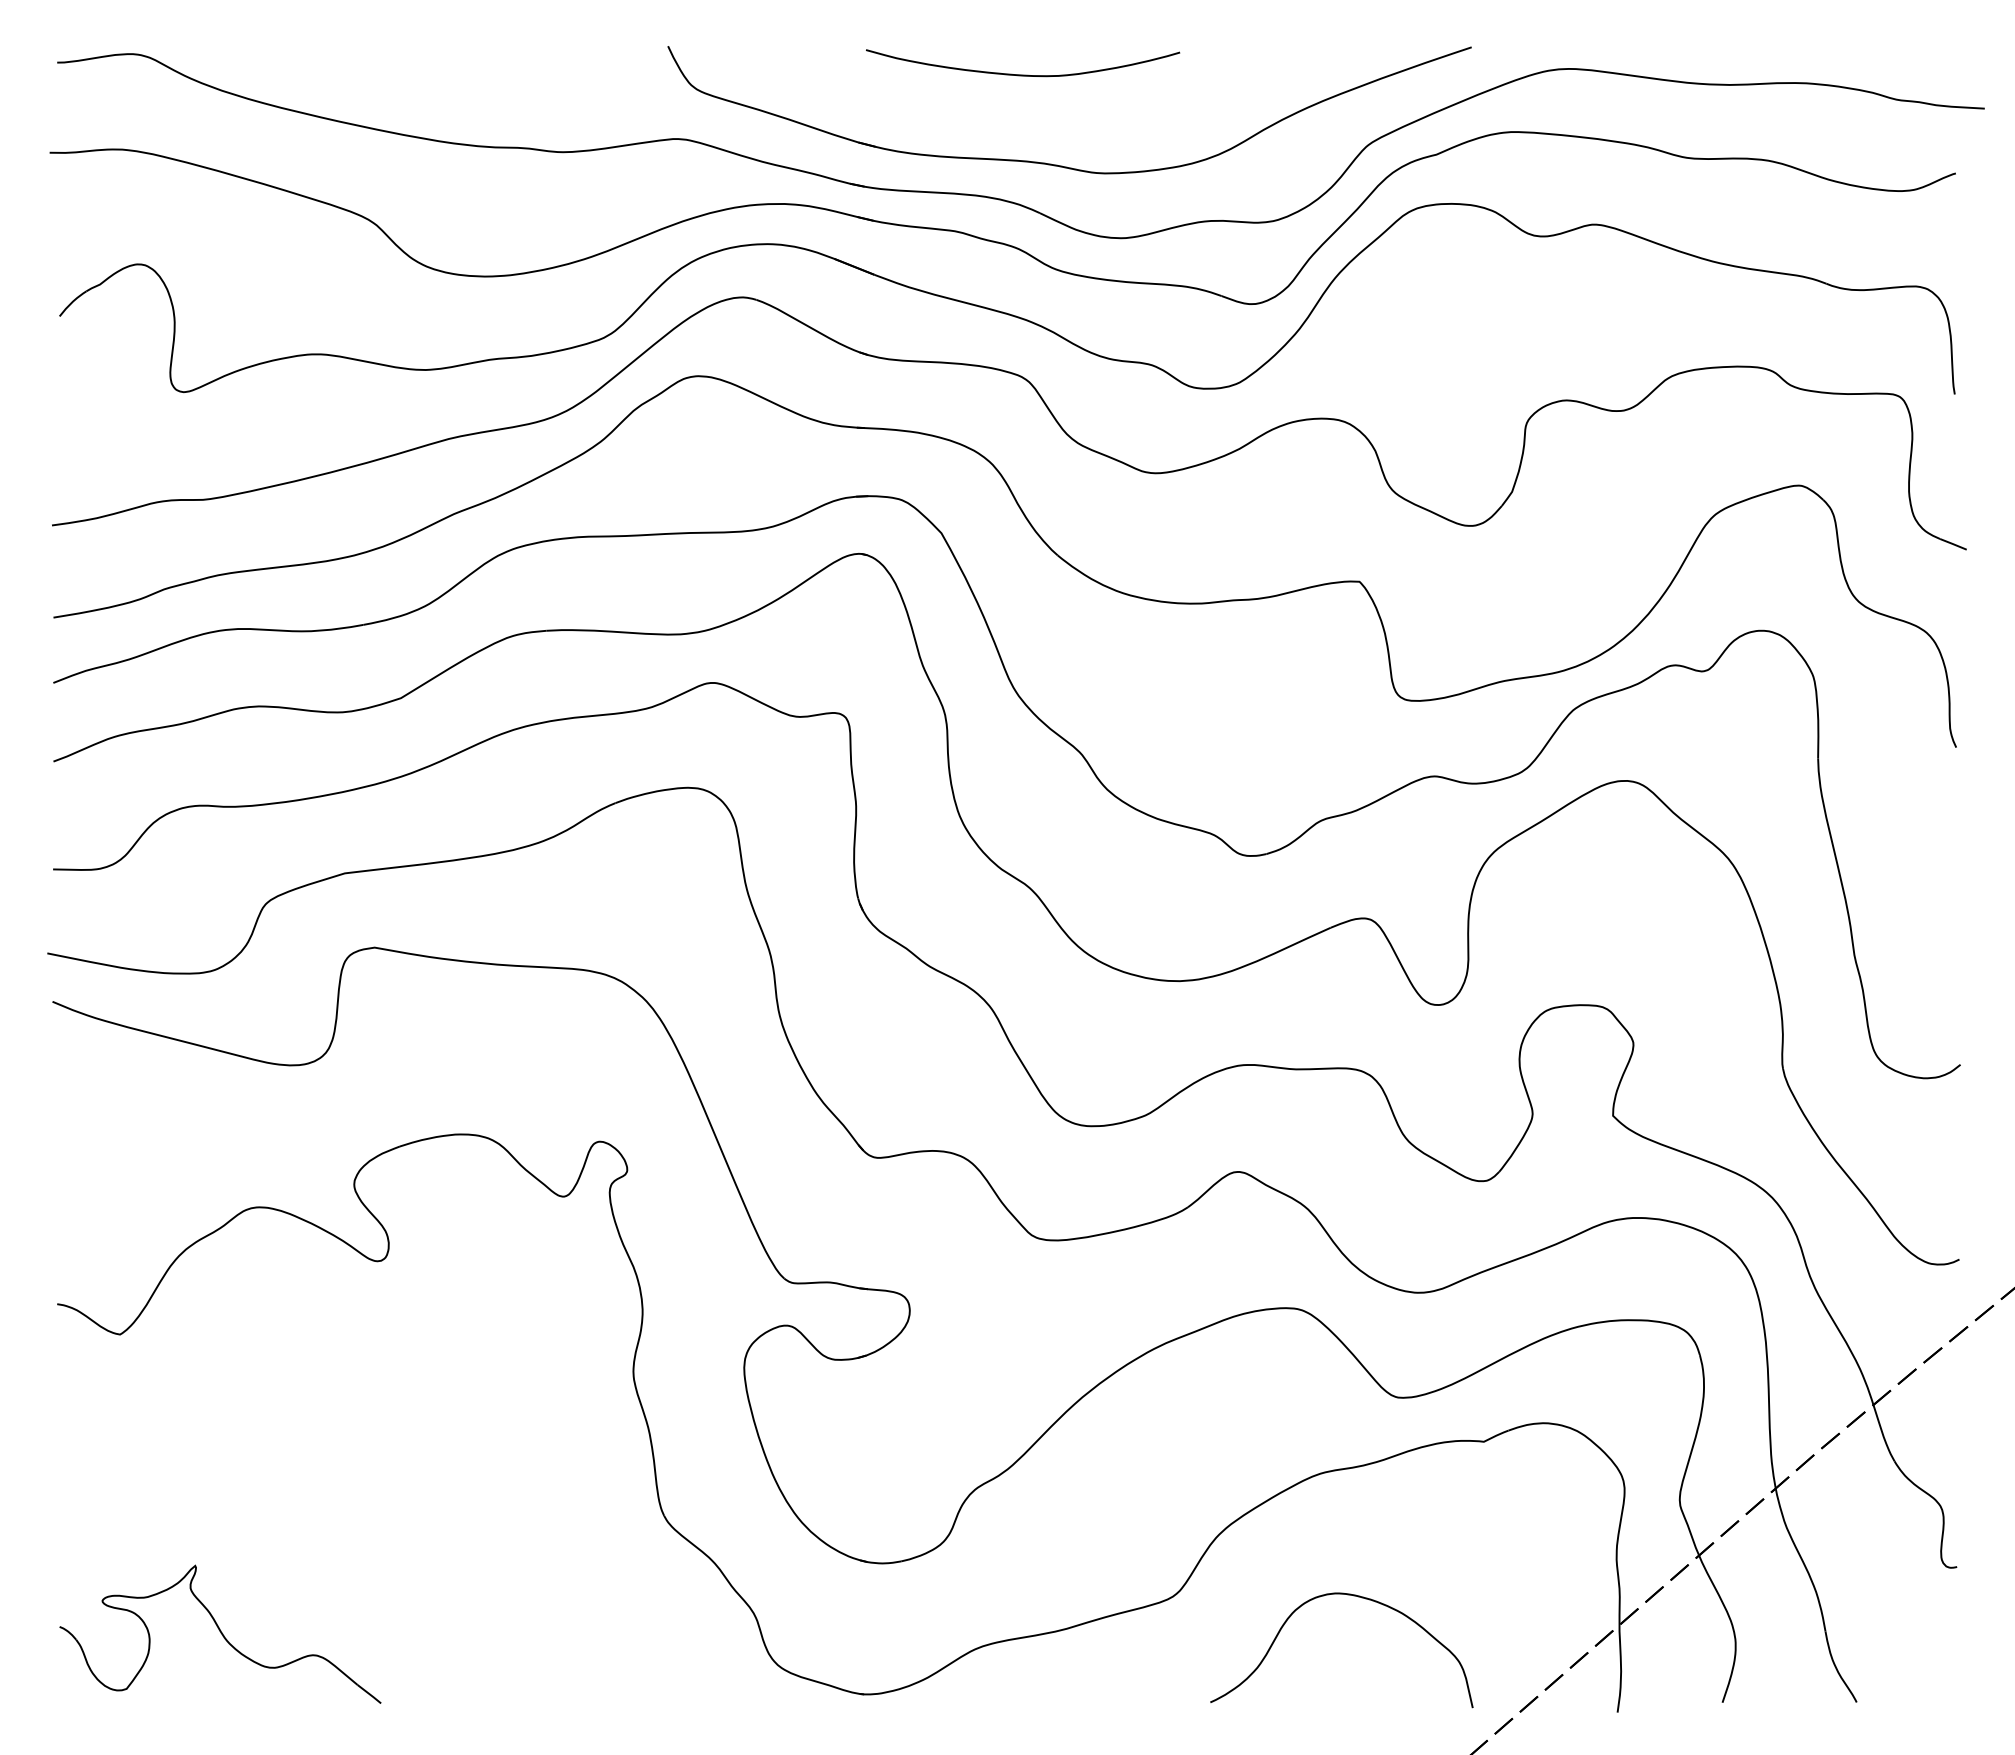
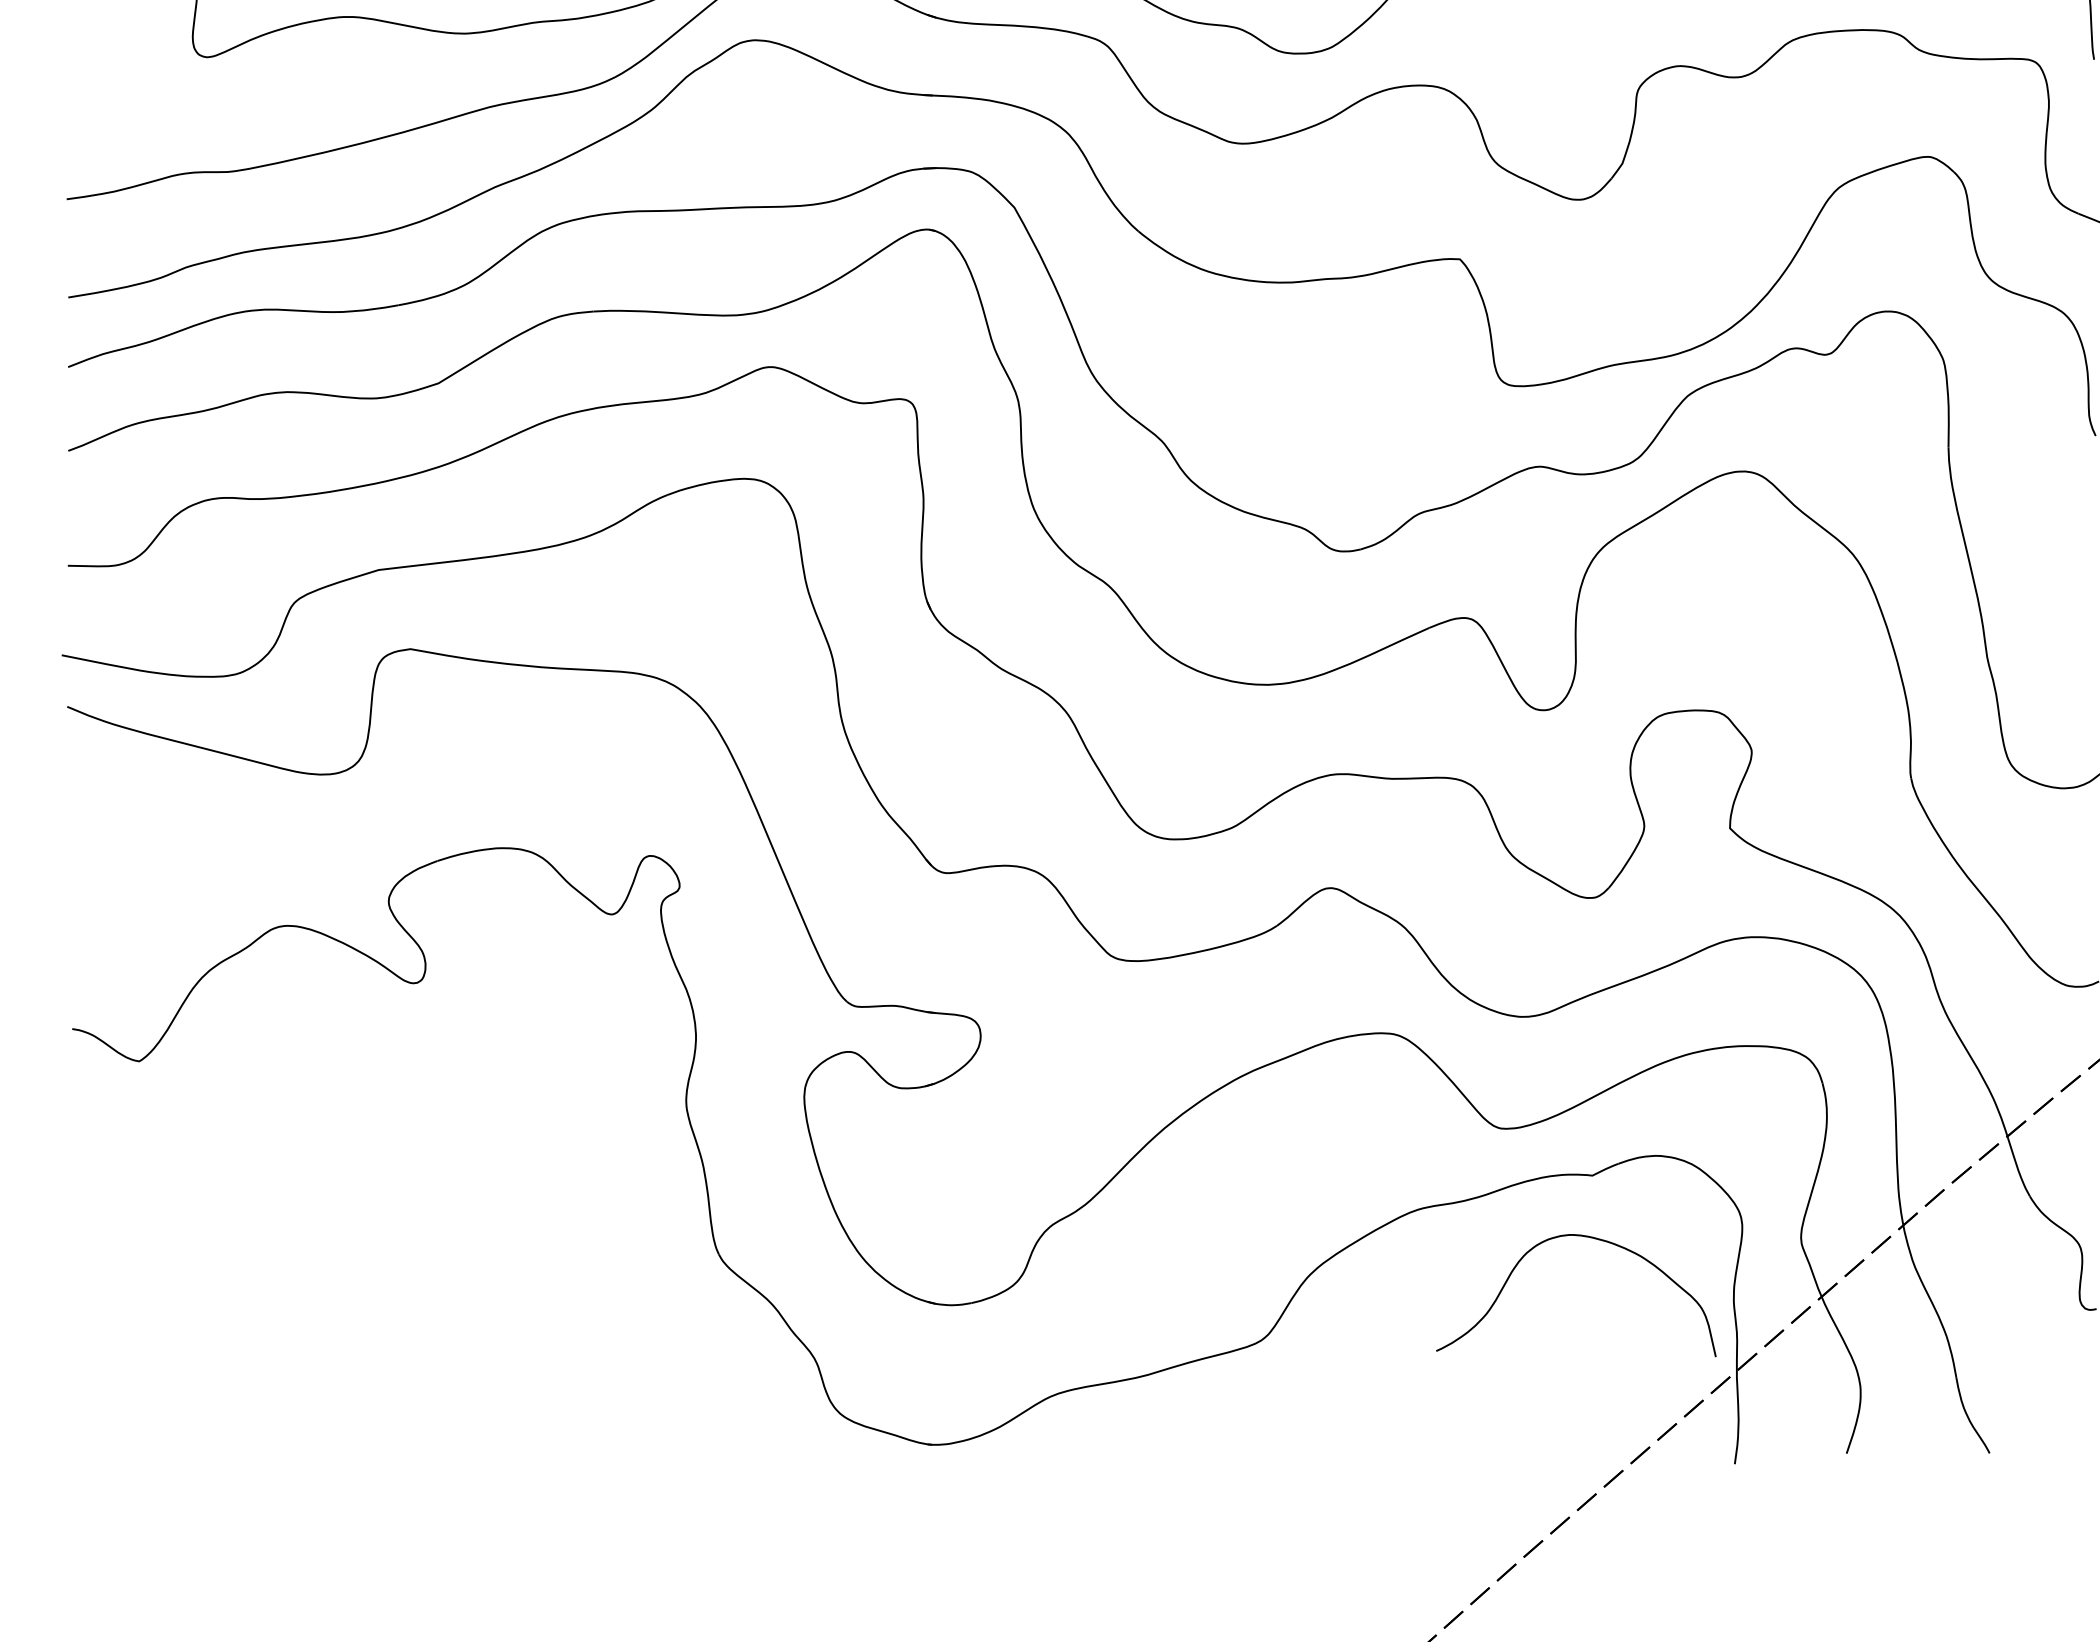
curve: (1353, 1596) -> (1588, 1238), moved
part: (220, 1633) -> (246, 1379), removed

